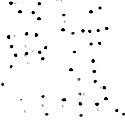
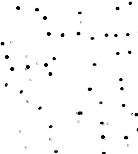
part: (31, 34) -> (55, 34), moved
part: (93, 65) -> (121, 83), size x0.62
part: (28, 77) -> (30, 100), added
part: (62, 102) -> (77, 116), moved

